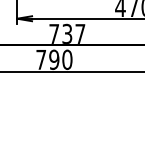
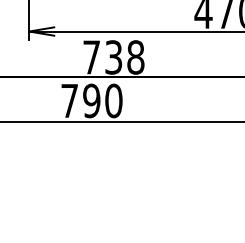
text: (80, 33) -> (136, 56), 737 -> 738

